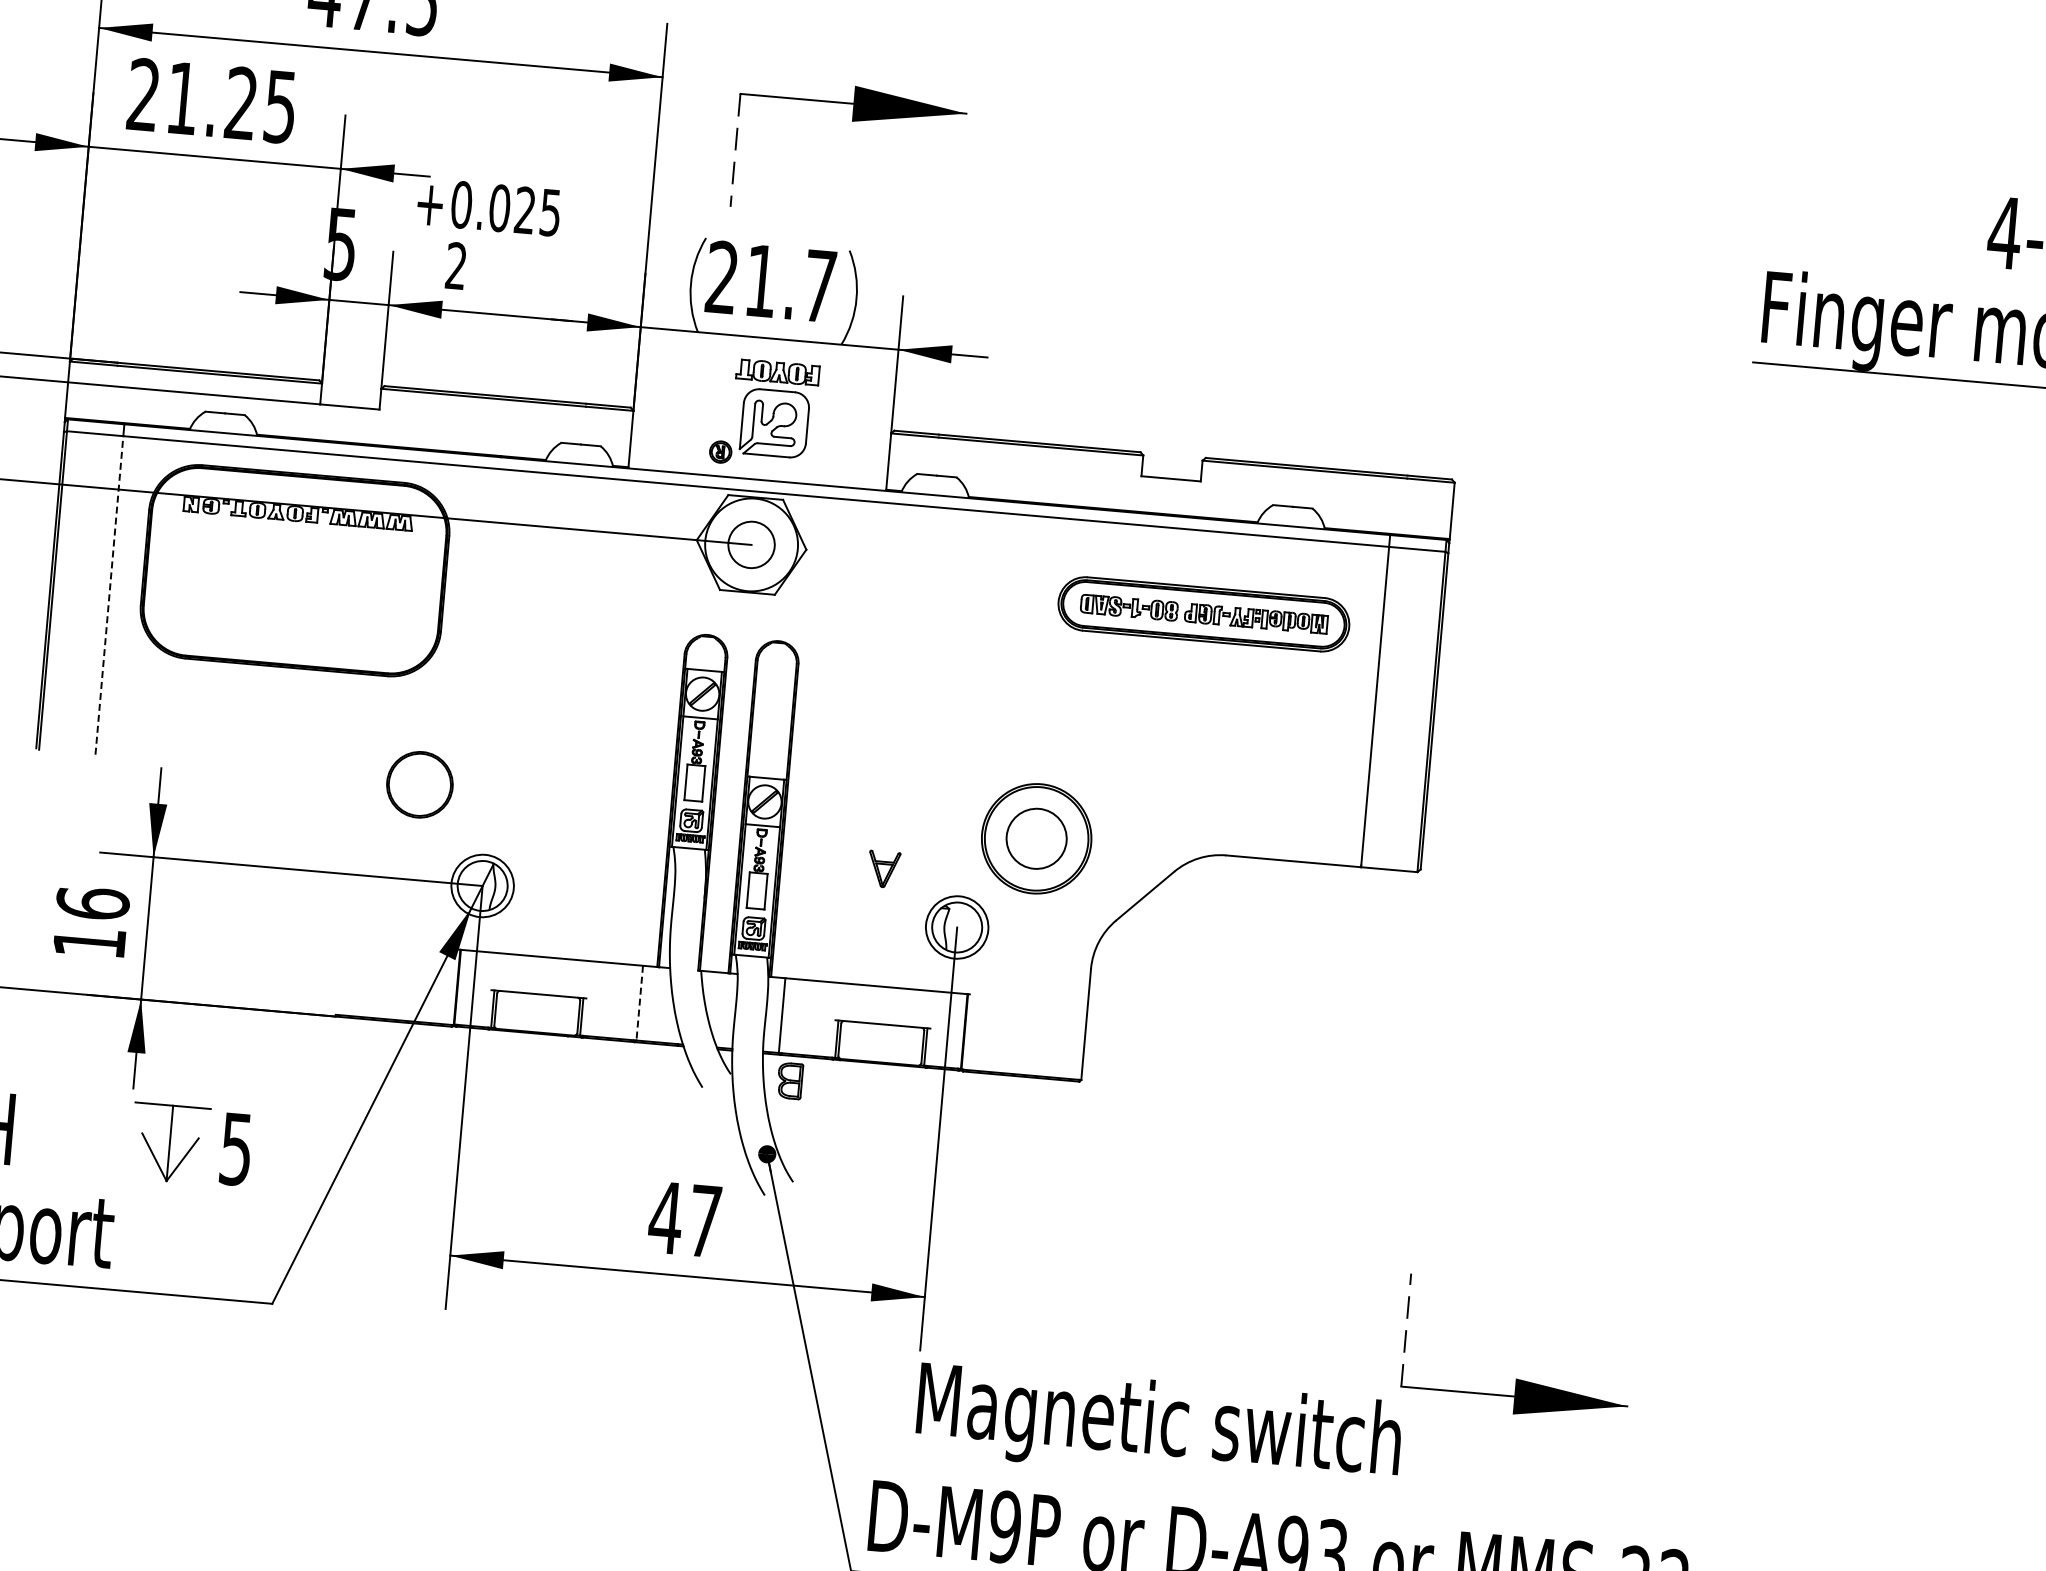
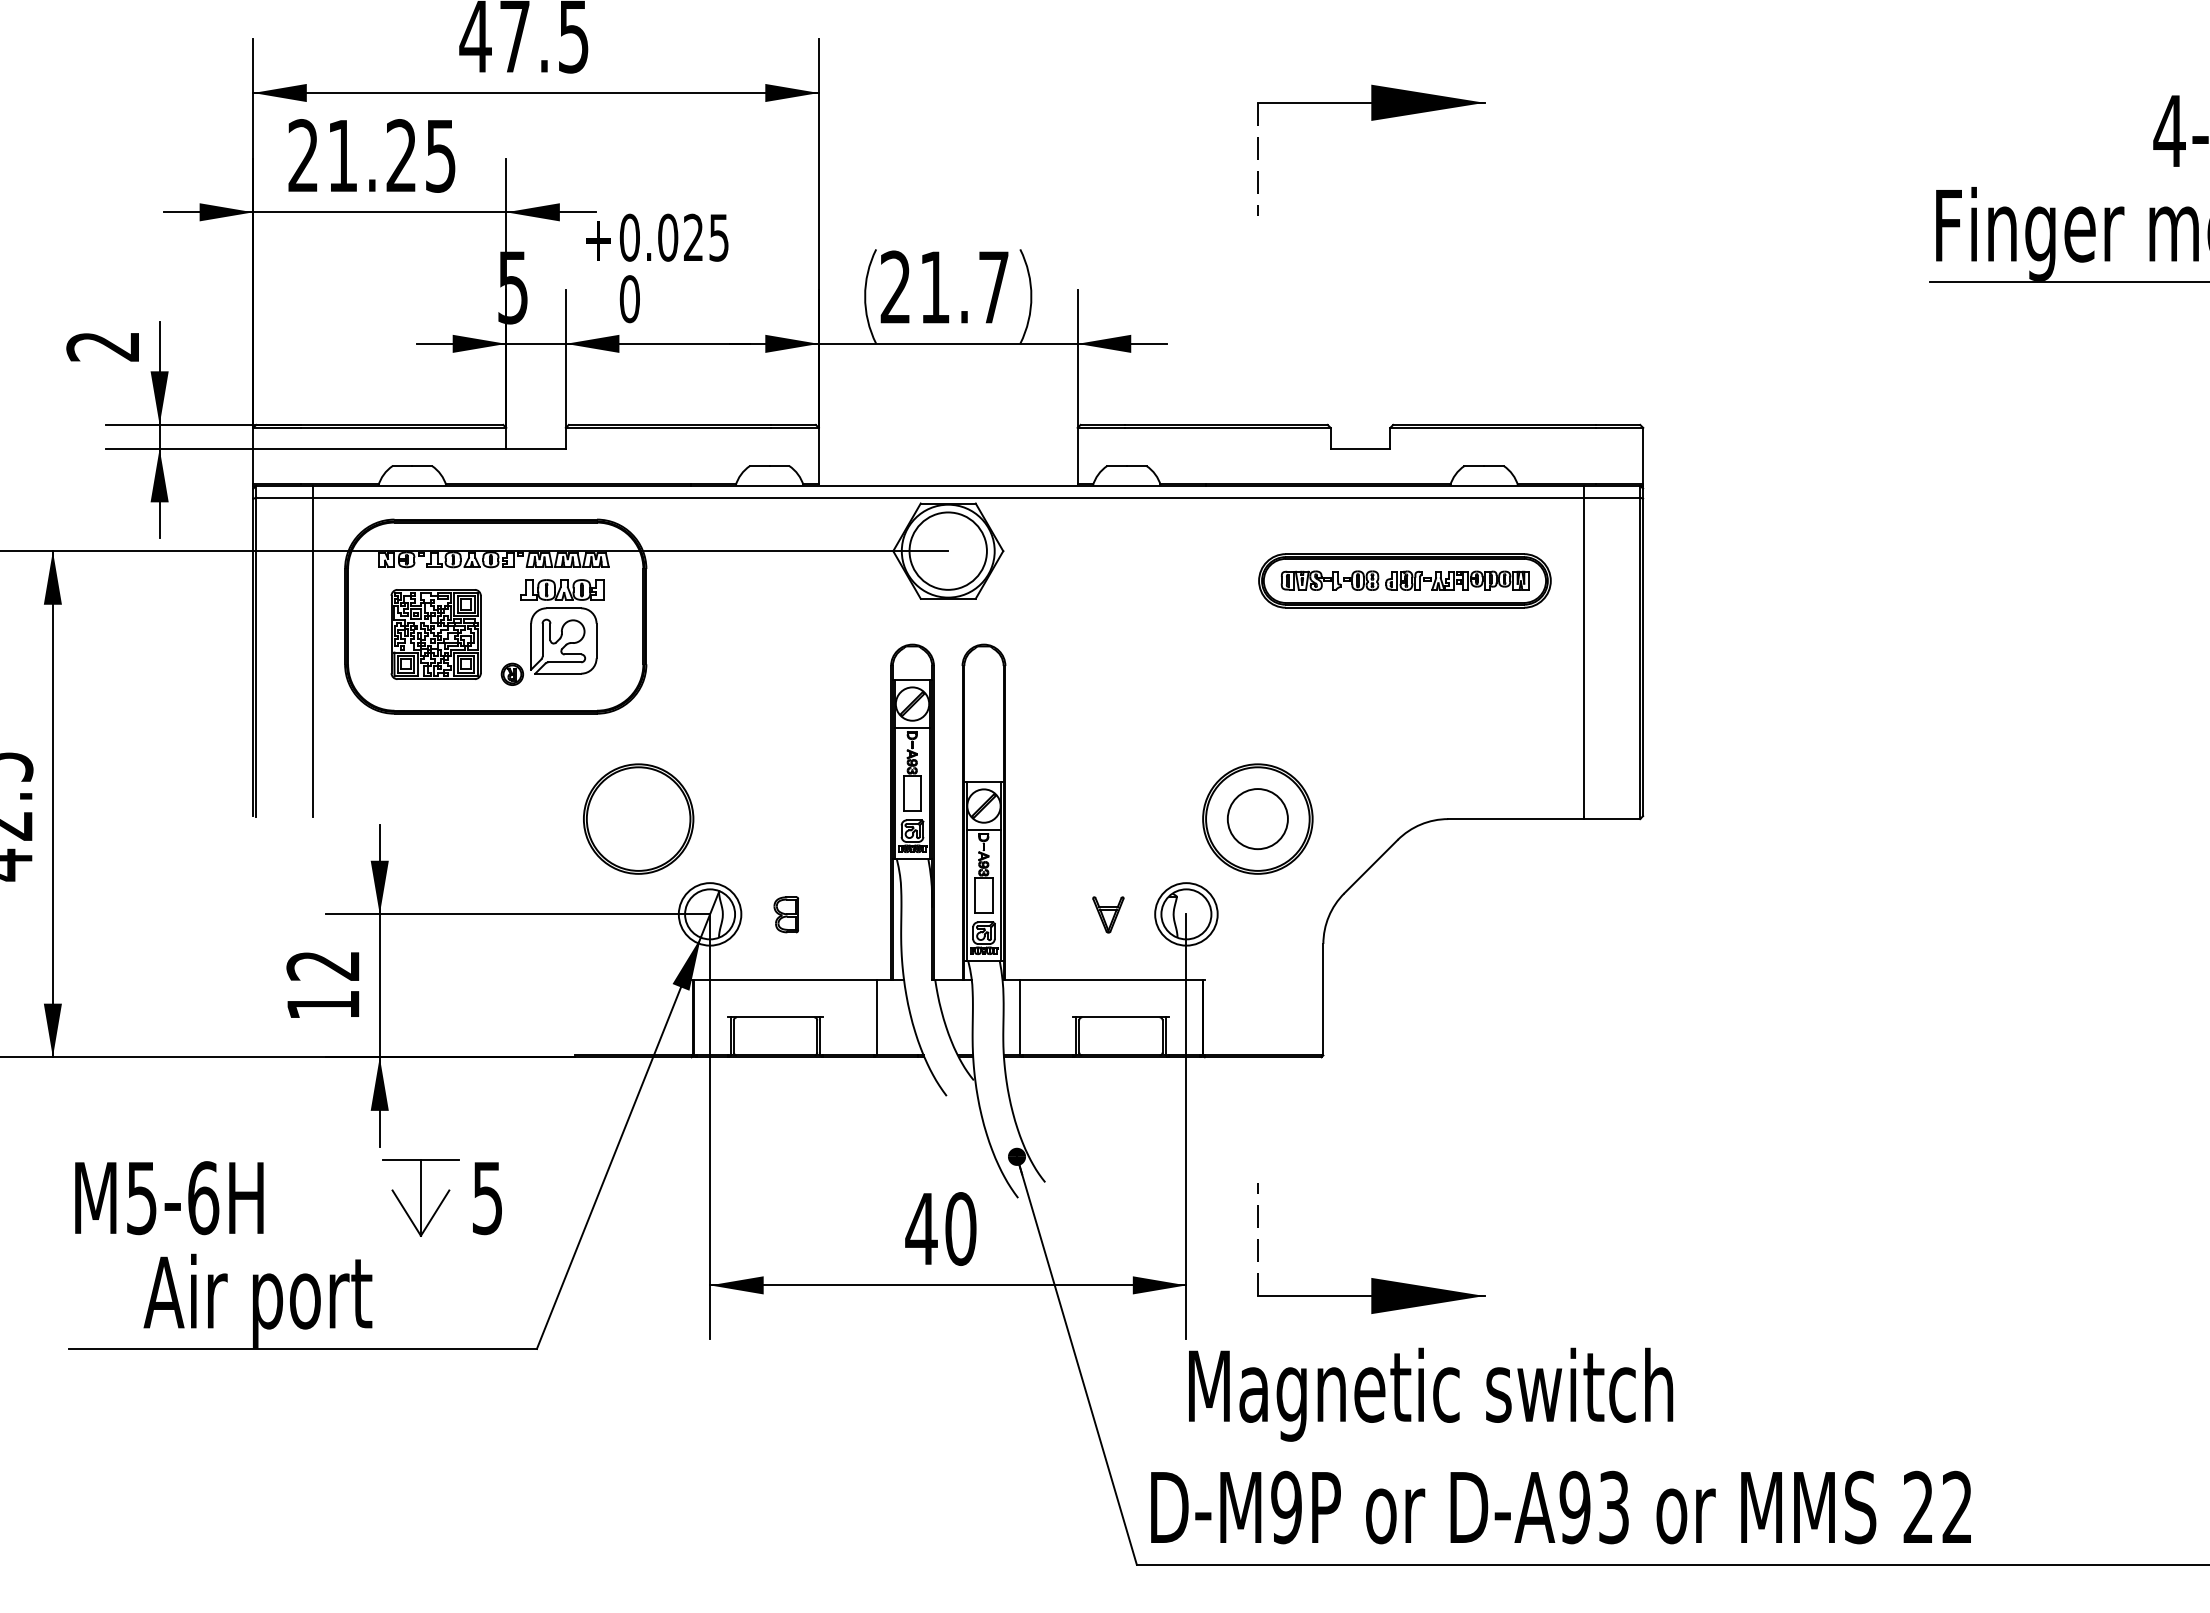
part: (852, 121) -> (1371, 120), moved
text: (455, 266) -> (629, 299), 2 -> 0
part: (764, 413) -> (552, 632), moved
circle: (750, 544) -> (947, 550), size x1.67
part: (233, 583) -> (435, 634), added
line: (108, 595) -> (312, 657), dashed -> solid
part: (419, 784) -> (638, 818), size x1.67
part: (884, 869) -> (1108, 914), moved
text: (93, 903) -> (323, 965), 16 -> 12
line: (639, 1003) -> (876, 1017), dashed -> solid
part: (790, 1080) -> (786, 914), moved
text: (704, 1220) -> (960, 1228), 47 -> 40
part: (1516, 1379) -> (1371, 1278), moved

